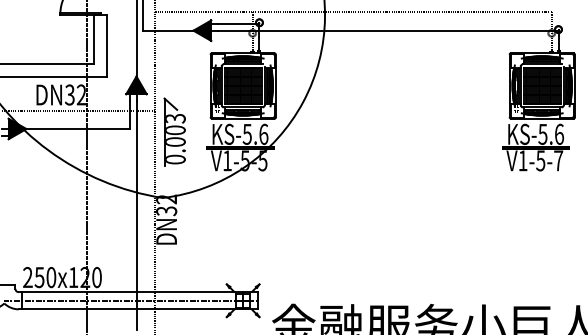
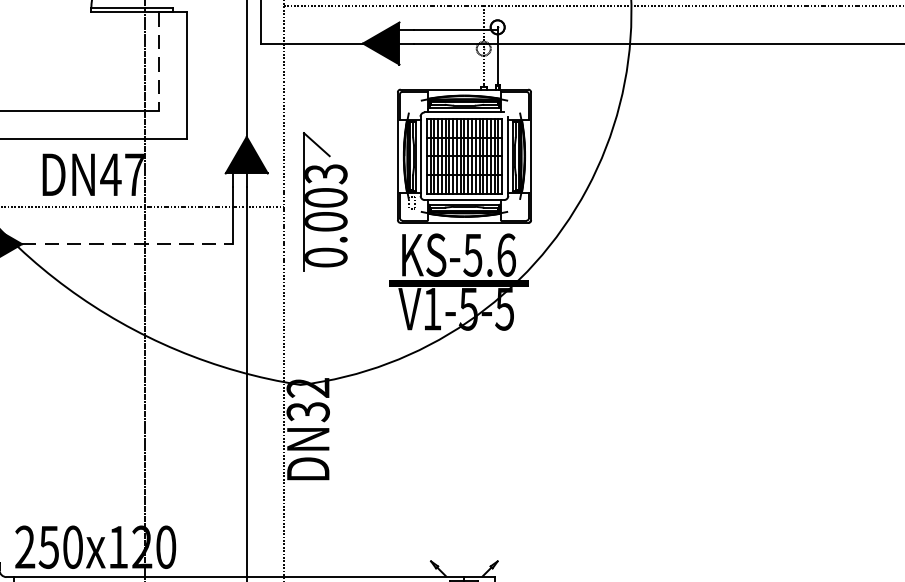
line: (93, 40) -> (158, 63), solid -> dashed
text: (74, 94) -> (120, 173), DN32 -> DN47
line: (78, 129) -> (128, 245), solid -> dashed
part: (174, 131) -> (324, 200), moved

